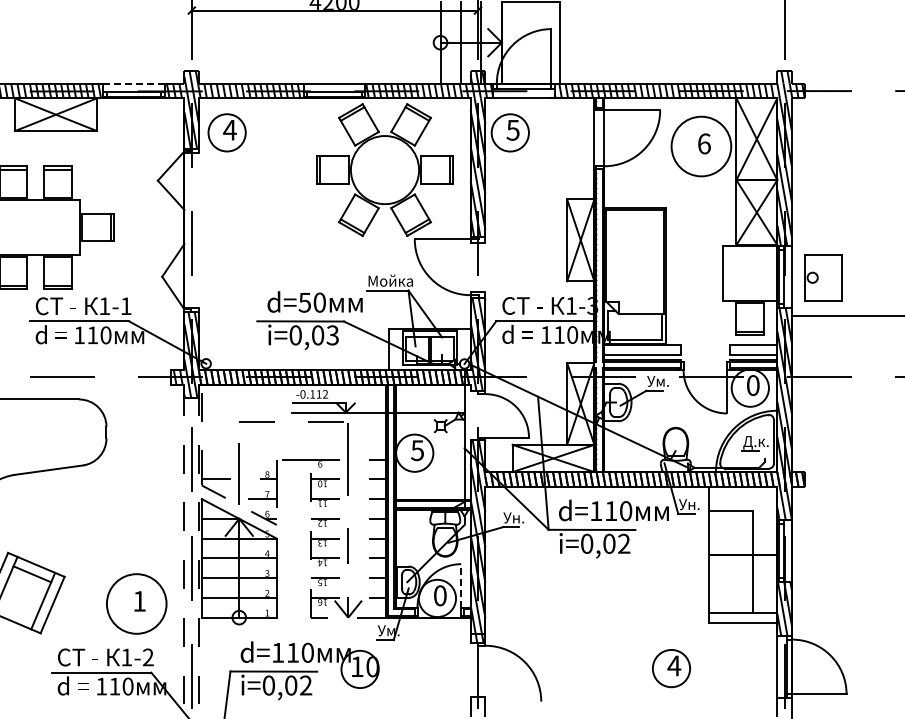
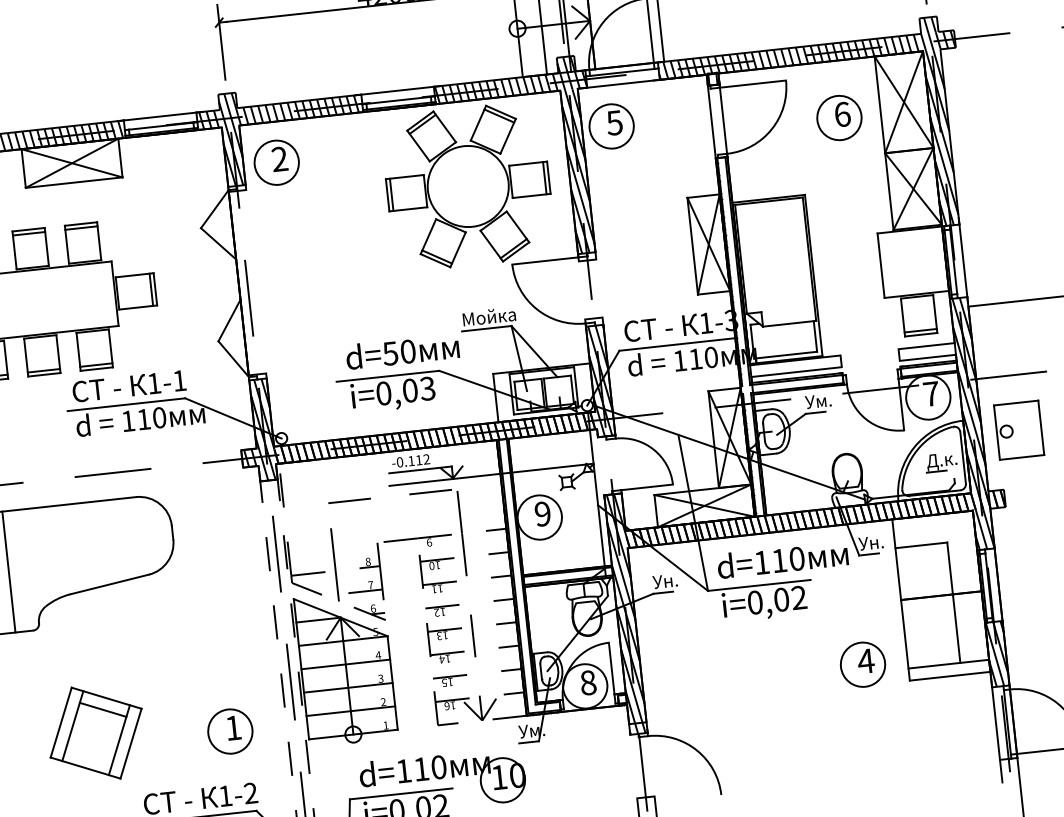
line: (133, 83) -> (159, 116), dashed -> solid
text: (229, 129) -> (279, 158), 4 -> 2
circle: (701, 146) -> (839, 117), size x0.62
part: (823, 277) -> (1019, 429), moved
text: (753, 385) -> (931, 393), 0 -> 7
text: (417, 450) -> (542, 513), 5 -> 9
line: (461, 585) -> (612, 667), dashed -> solid
text: (440, 596) -> (588, 683), 0 -> 8
circle: (136, 603) -> (230, 731), size x0.62
part: (671, 668) -> (863, 664), moved

